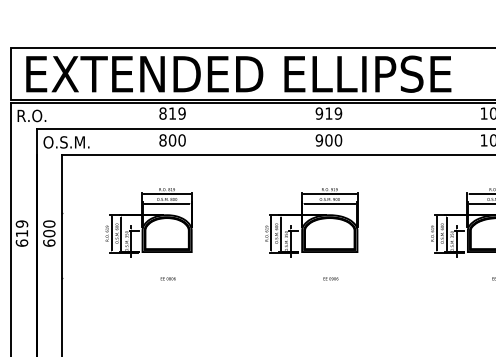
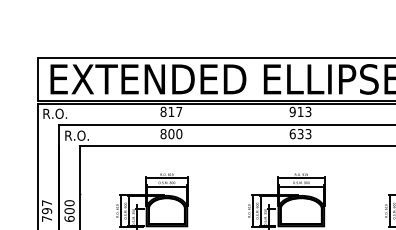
text: (181, 113) -> (178, 111), 819 -> 817
text: (338, 113) -> (308, 111), 919 -> 913
text: (328, 140) -> (300, 134), 900 -> 633
text: (66, 142) -> (83, 135), O.S.M. -> R.O.
text: (21, 233) -> (46, 210), 619 -> 797

